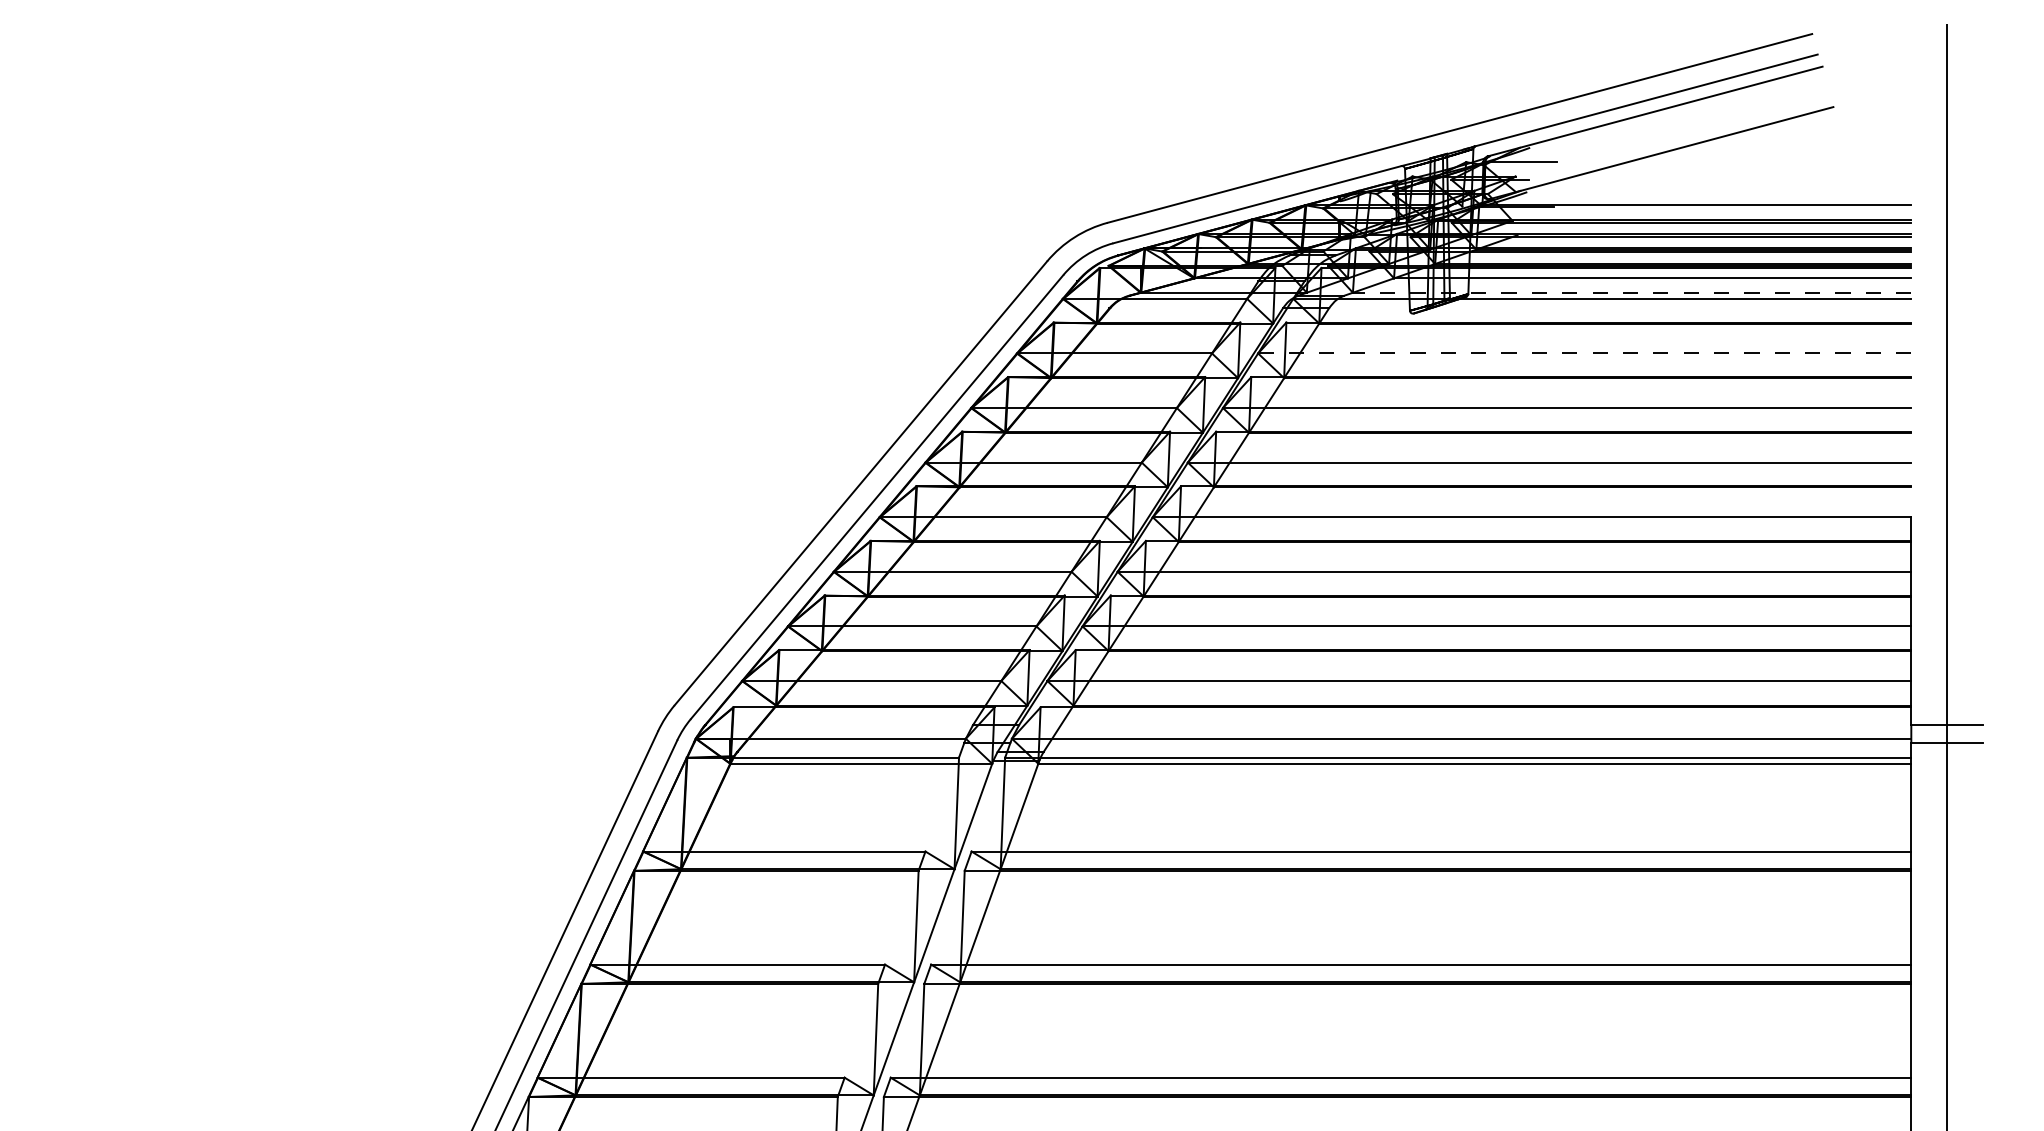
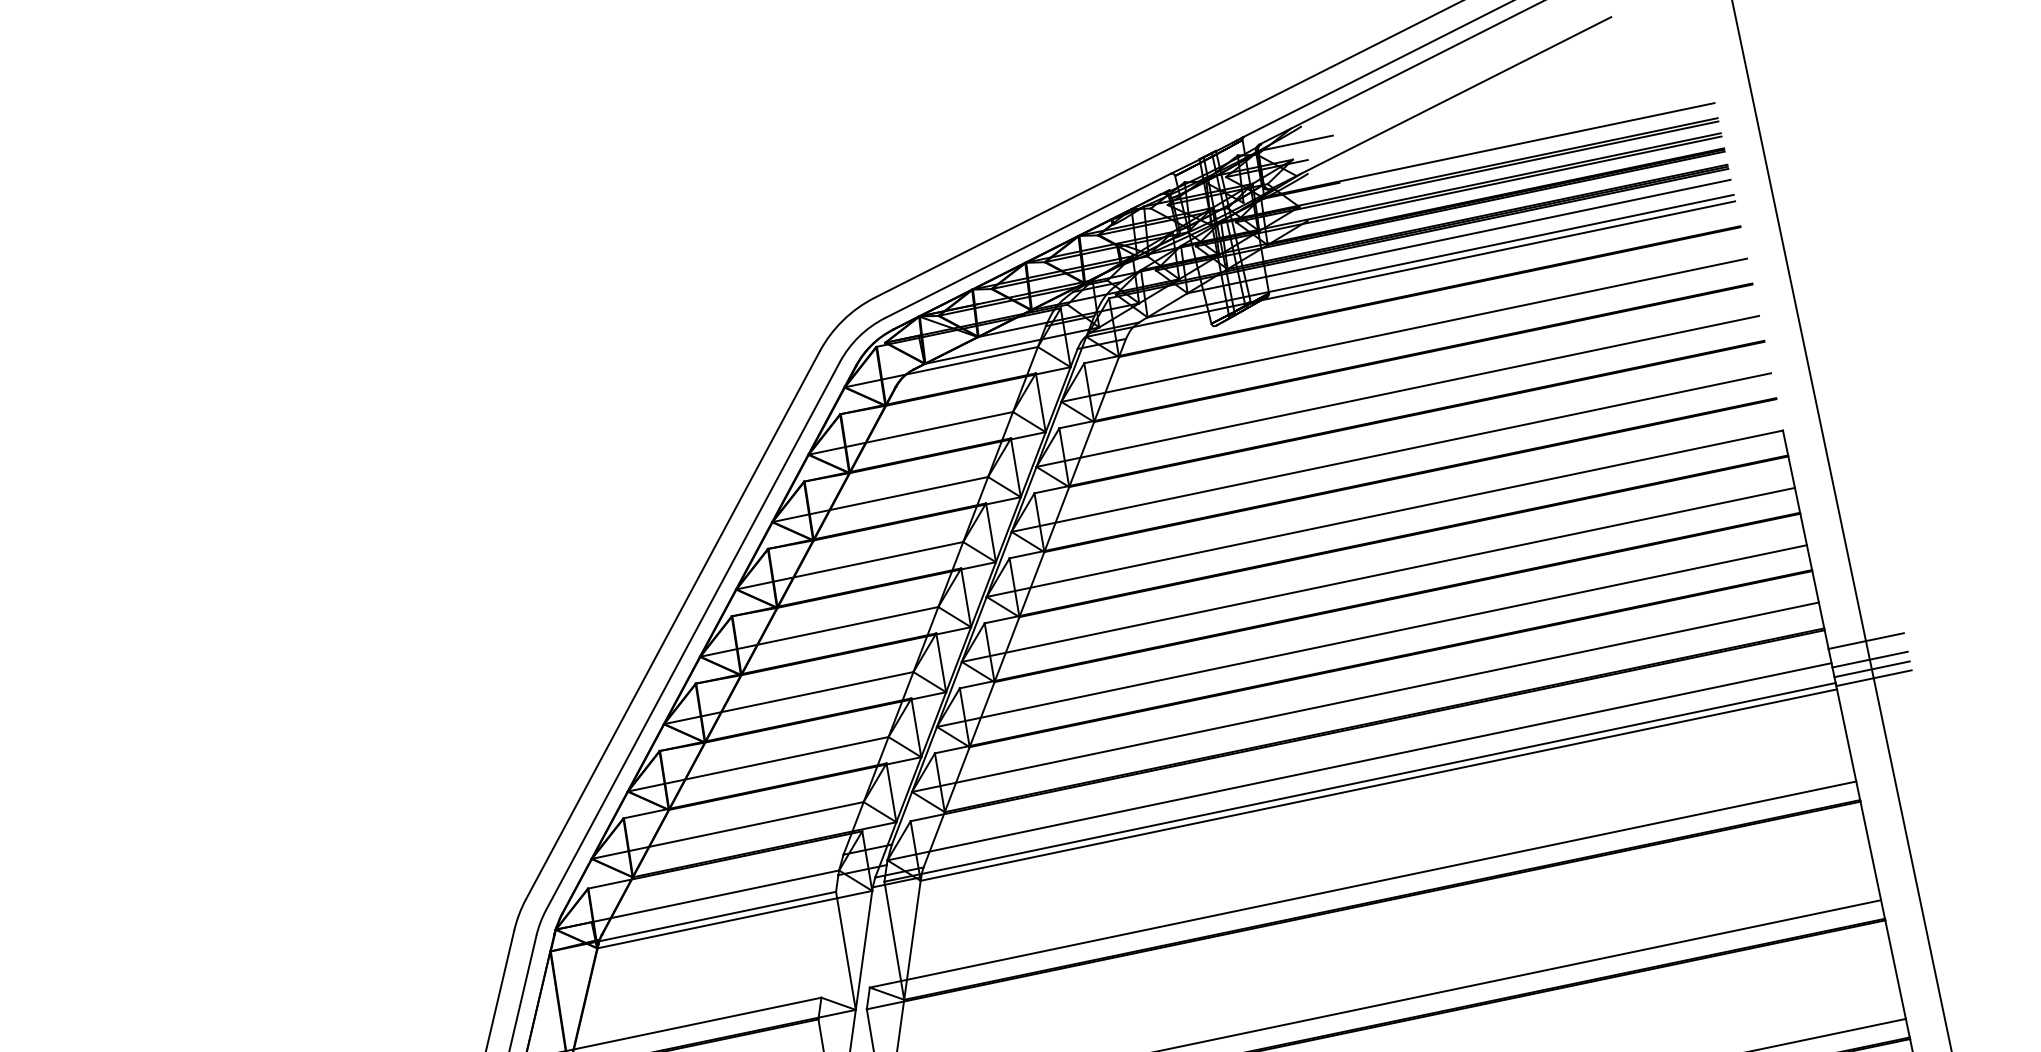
line: (1631, 292) -> (1439, 256), dashed -> solid
line: (1584, 353) -> (1404, 330), dashed -> solid
line: (1947, 752) -> (1872, 669), added
line: (1947, 760) -> (1874, 678), added

